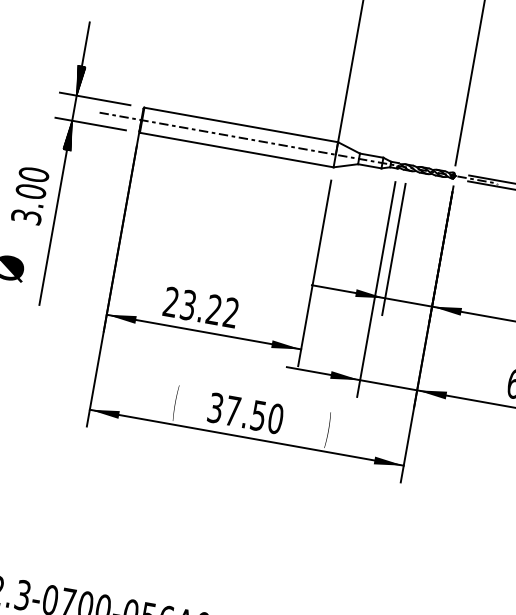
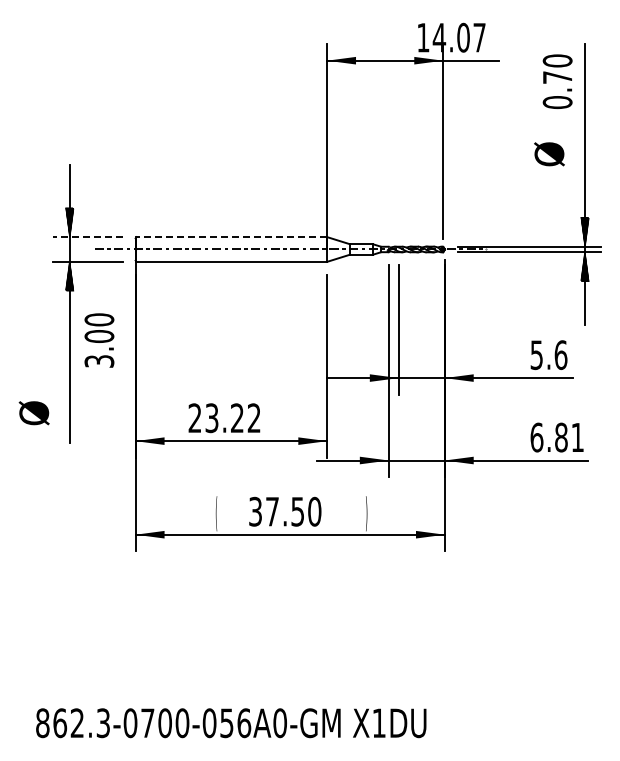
line: (94, 99) -> (87, 237), solid -> dashed
line: (240, 125) -> (231, 237), solid -> dashed
text: (30, 195) -> (99, 340), moved

